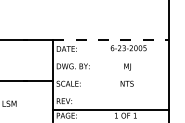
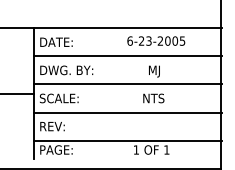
line: (111, 40) -> (128, 28), dashed -> solid
line: (111, 57) -> (128, 56), added
line: (111, 75) -> (128, 85), added
line: (111, 92) -> (128, 112), added

